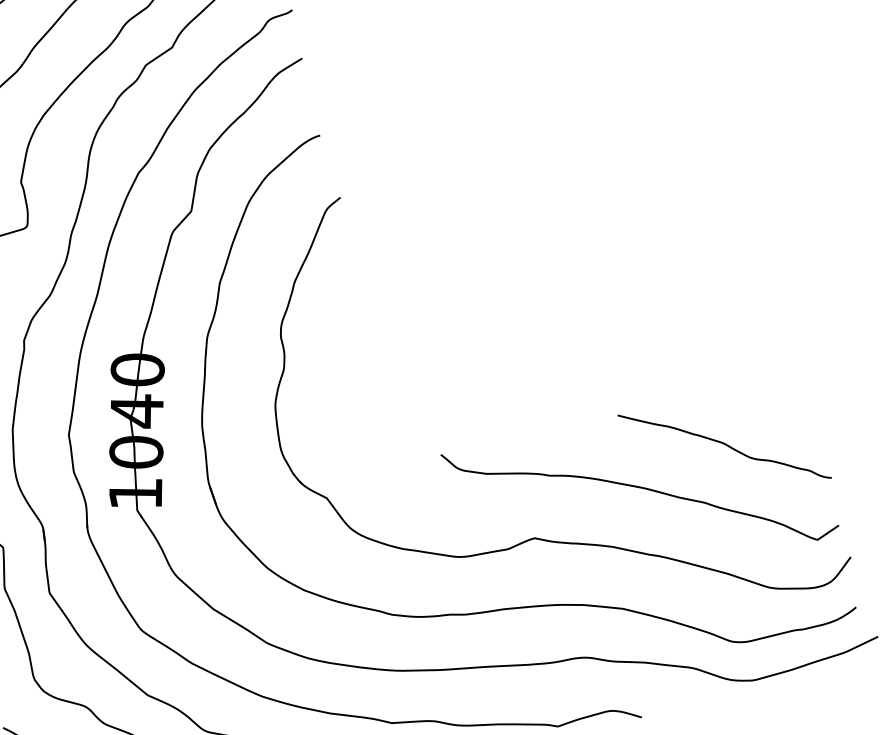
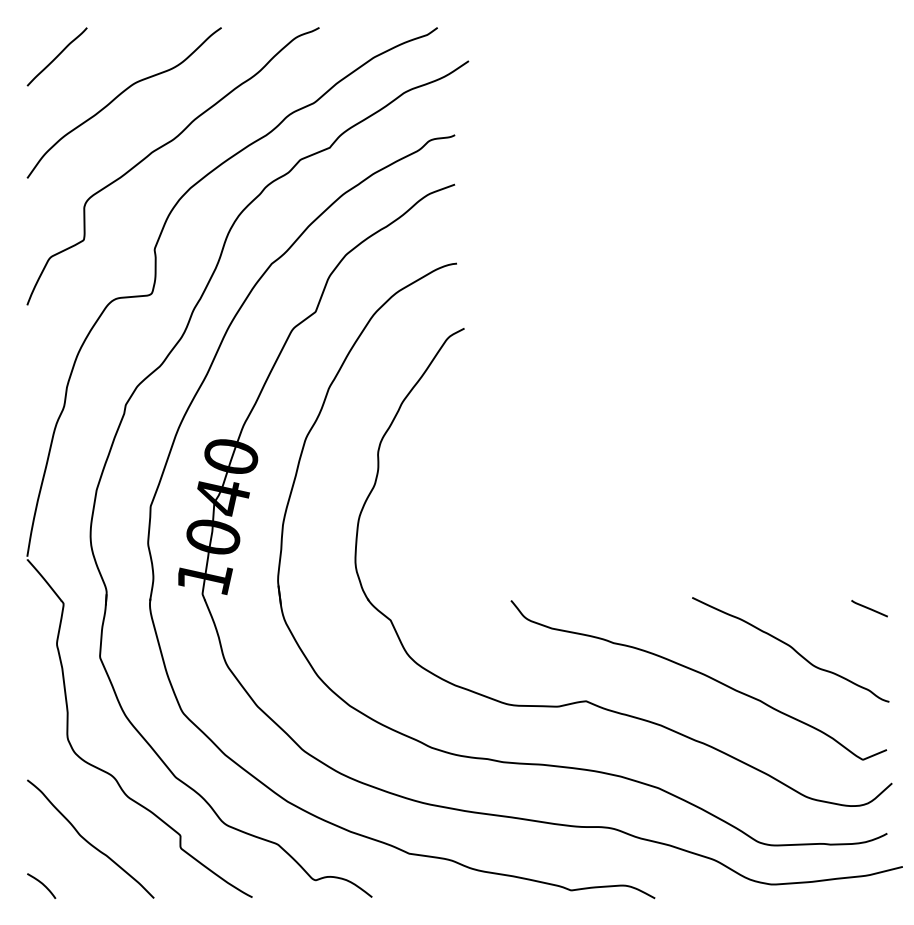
line: (793, 390) -> (869, 608), added

